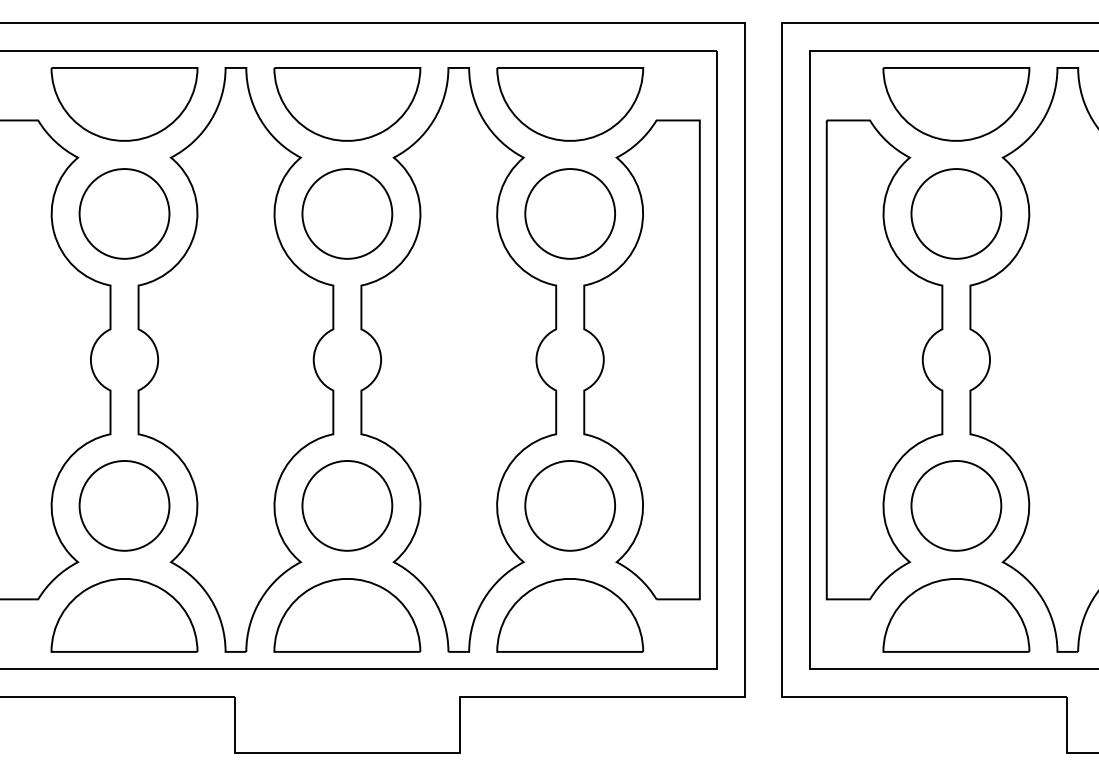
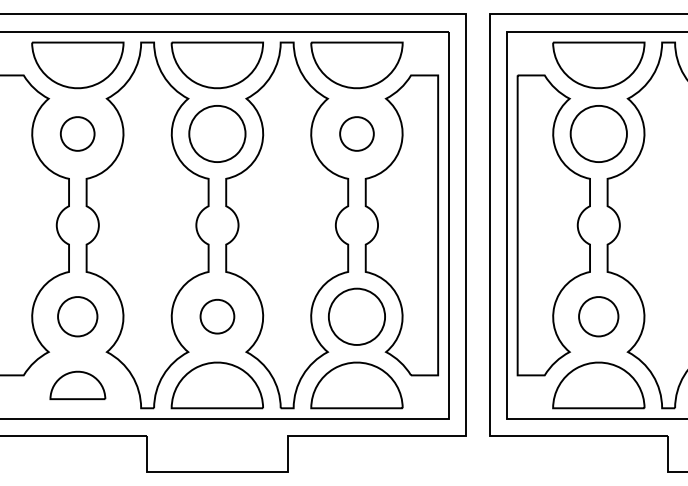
part: (123, 213) -> (77, 133), size x0.6
part: (569, 213) -> (356, 133), size x0.6
part: (123, 505) -> (77, 316), size x0.7
part: (347, 505) -> (217, 316), size x0.6
part: (955, 505) -> (598, 316), size x0.7
part: (123, 615) -> (77, 385), size x0.6

